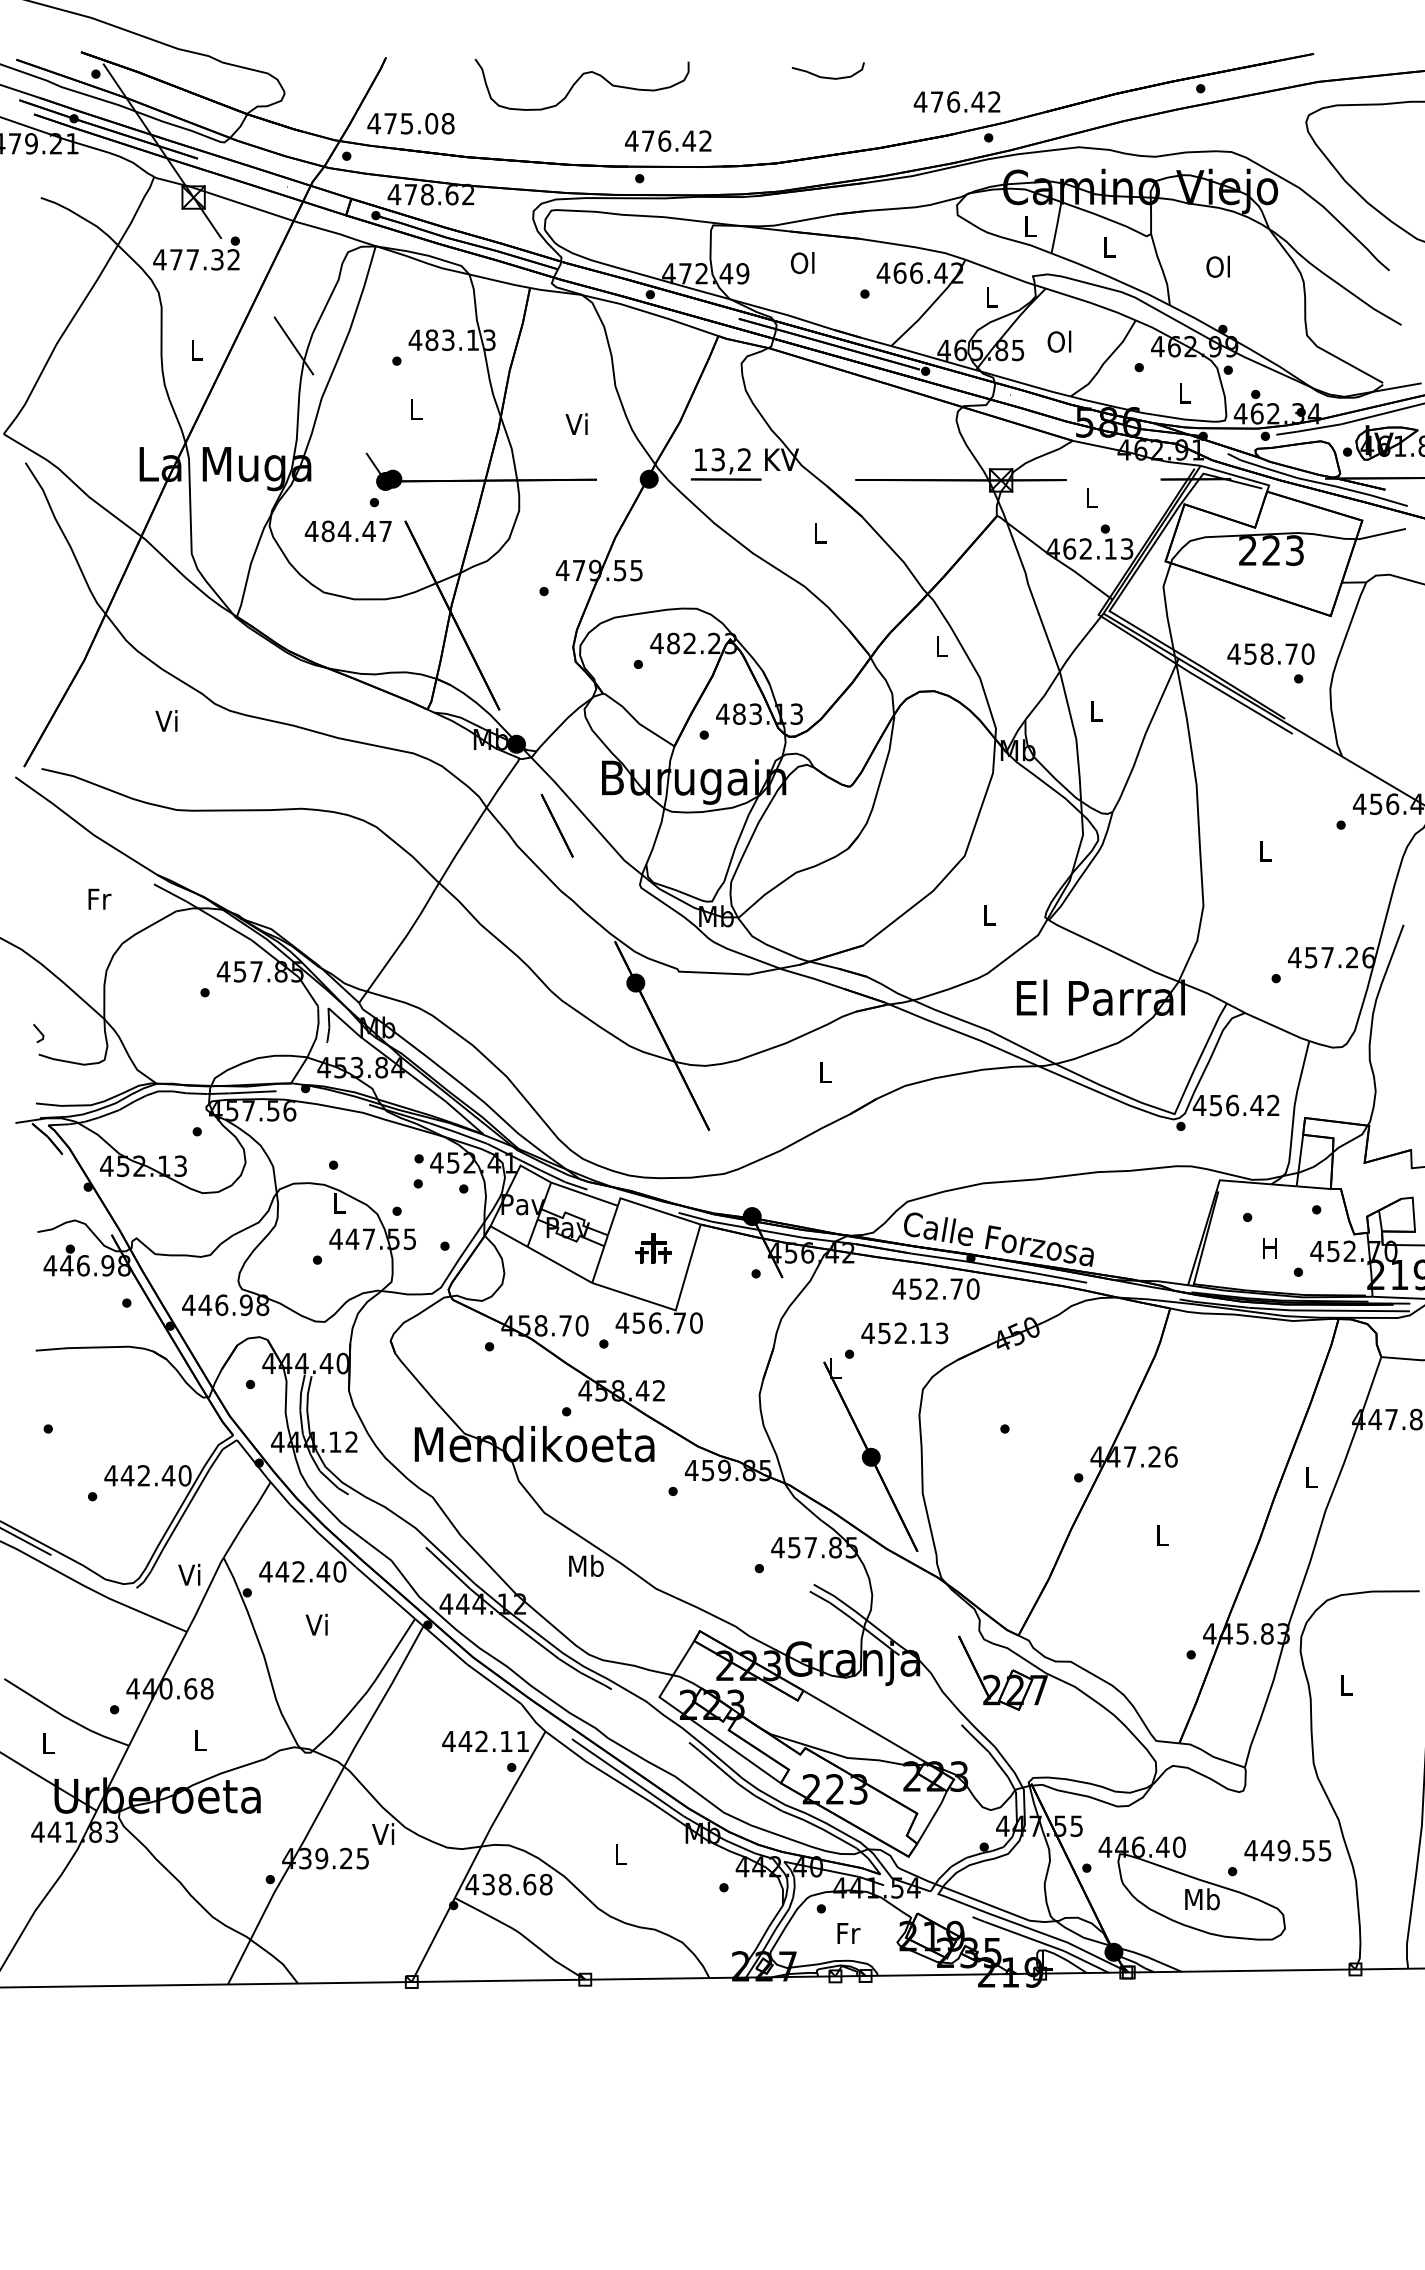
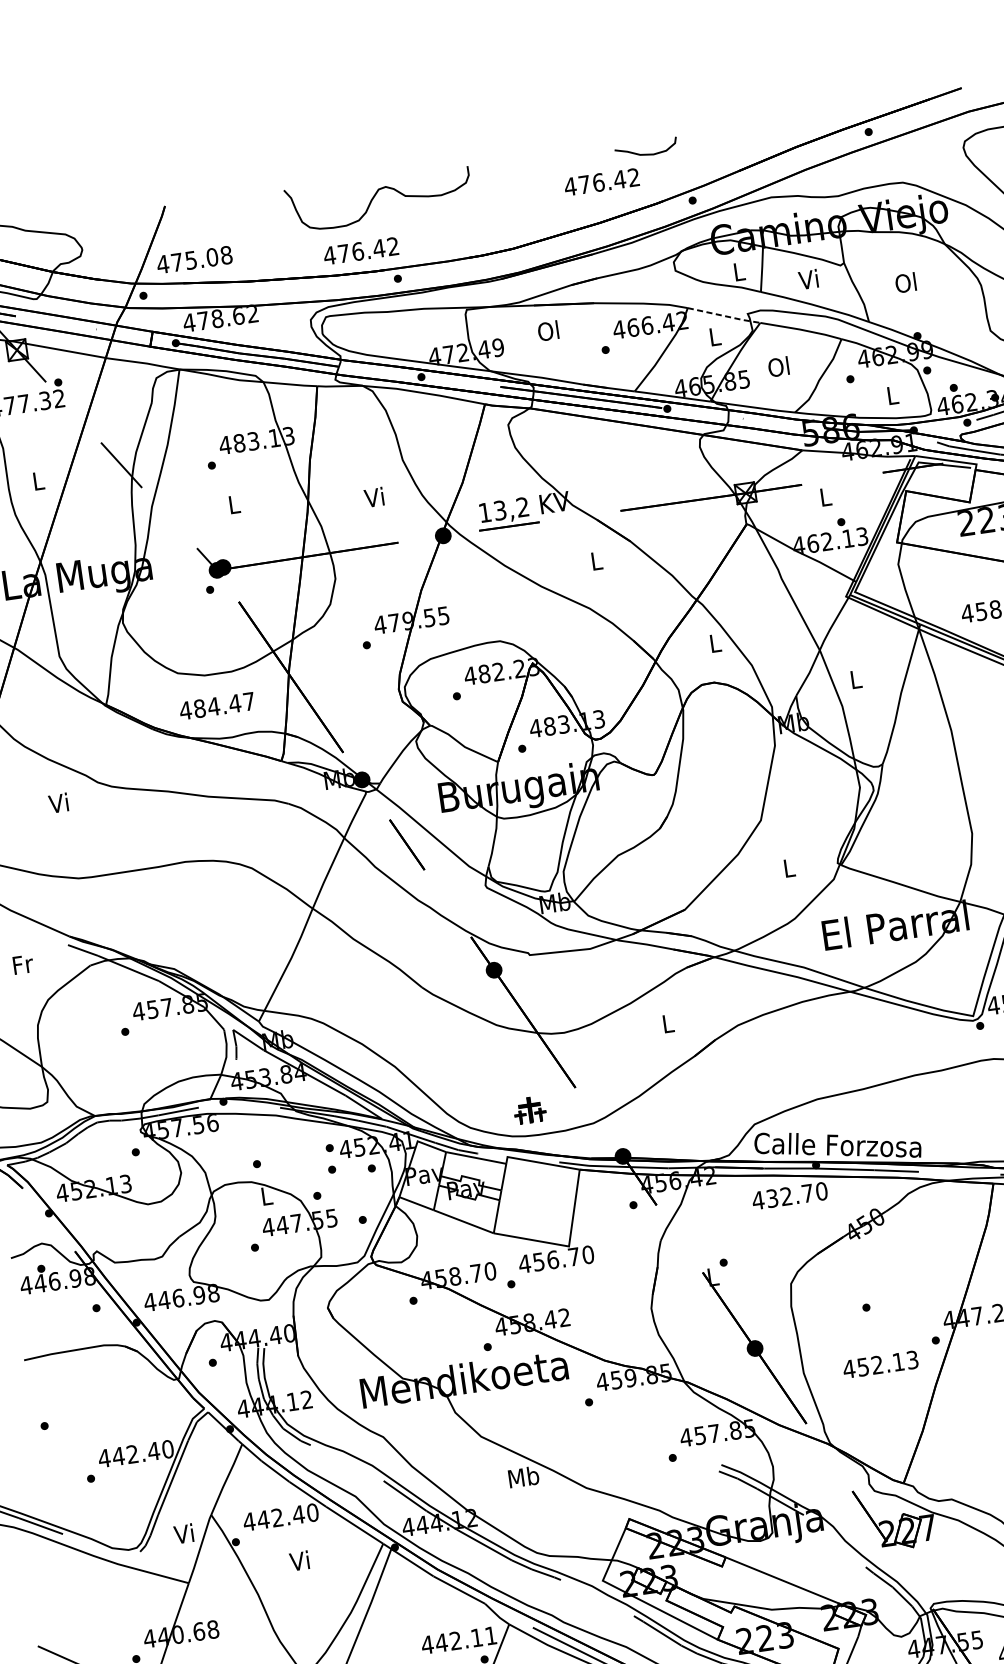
curve: (825, 76) -> (644, 153), moved
curve: (577, 82) -> (374, 197), moved
text: (956, 101) -> (601, 181), moved
text: (668, 140) -> (361, 250), moved
text: (1107, 246) -> (808, 279), L -> Vi
line: (1006, 274) -> (724, 315), solid -> dashed
text: (347, 531) -> (216, 706), moved
part: (653, 1248) -> (529, 1110), moved
text: (915, 1288) -> (772, 1198), 452.70 -> 432.70
text: (904, 1333) -> (880, 1364), moved

